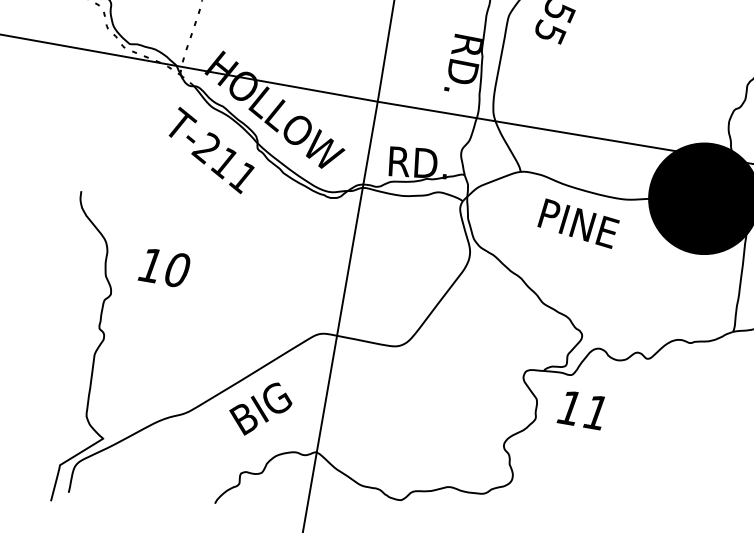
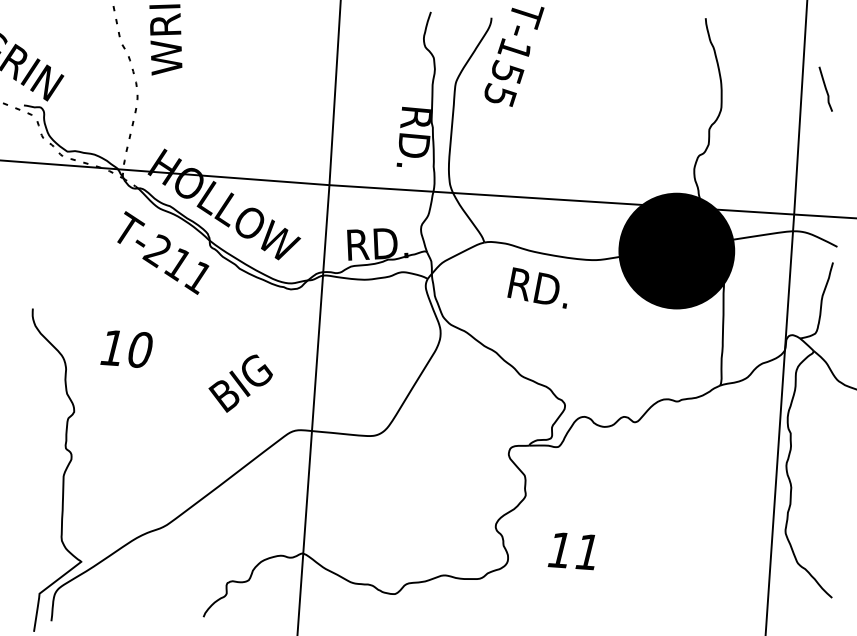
text: (581, 225) -> (552, 291), PINE -> RD.
text: (164, 267) -> (126, 348), moved
text: (260, 408) -> (240, 383), moved
text: (580, 410) -> (571, 551), moved

